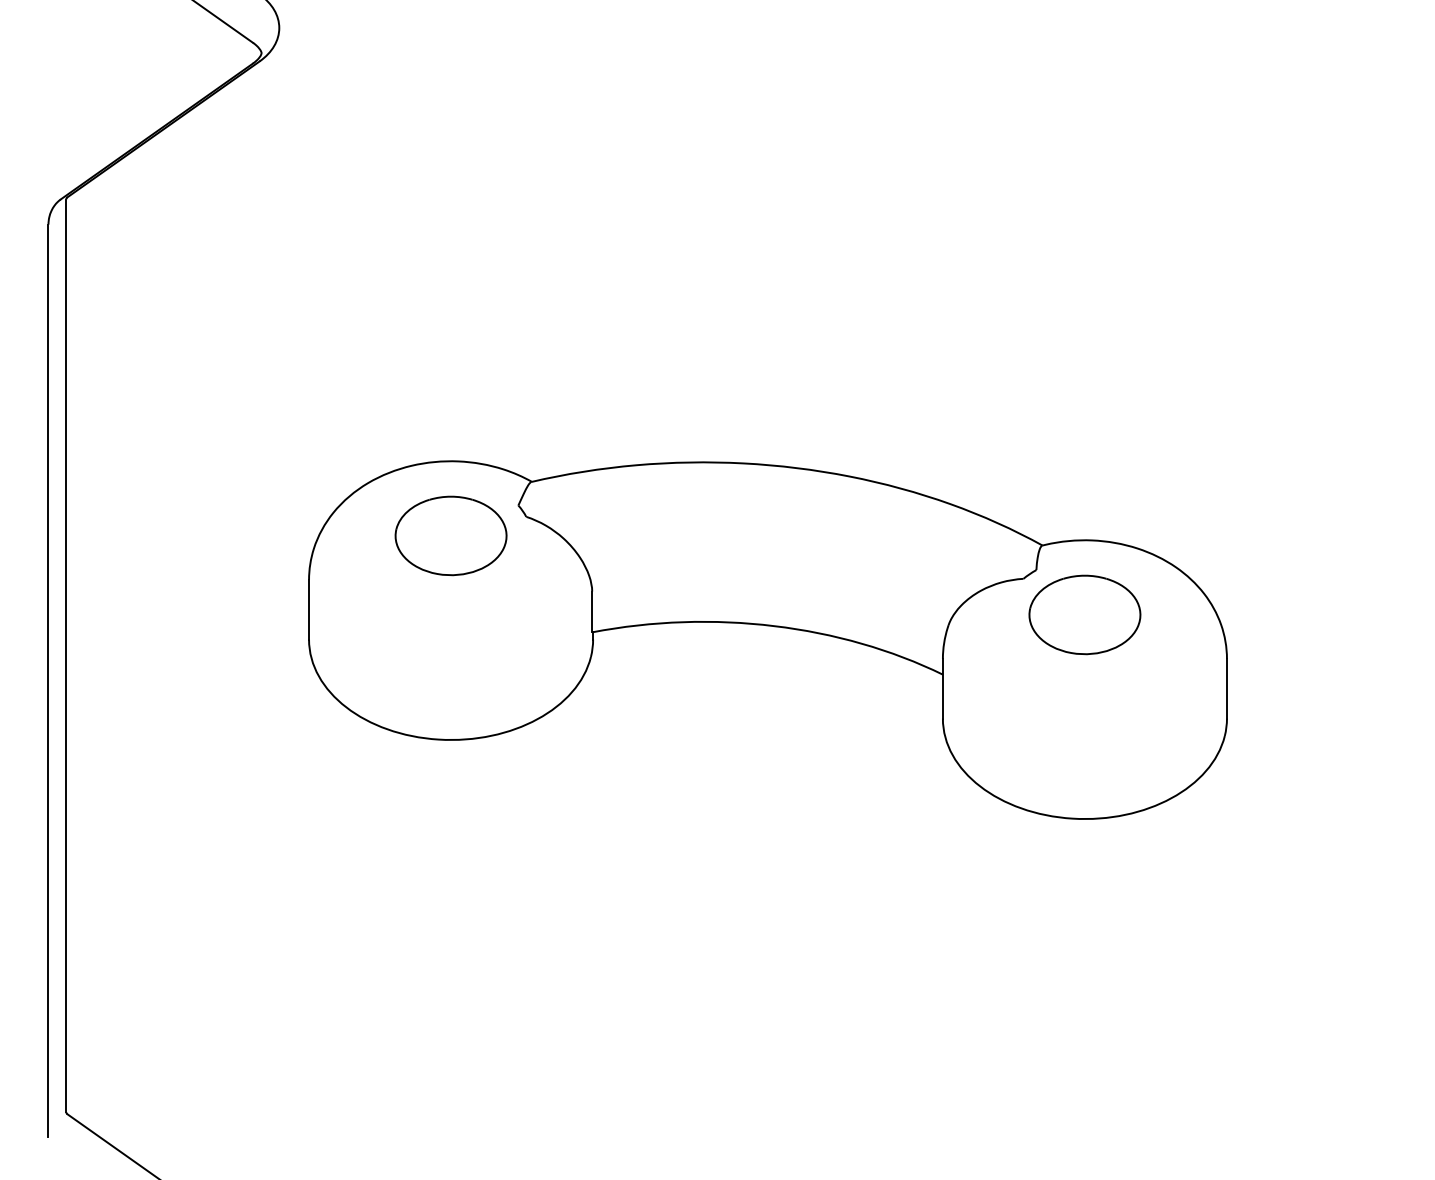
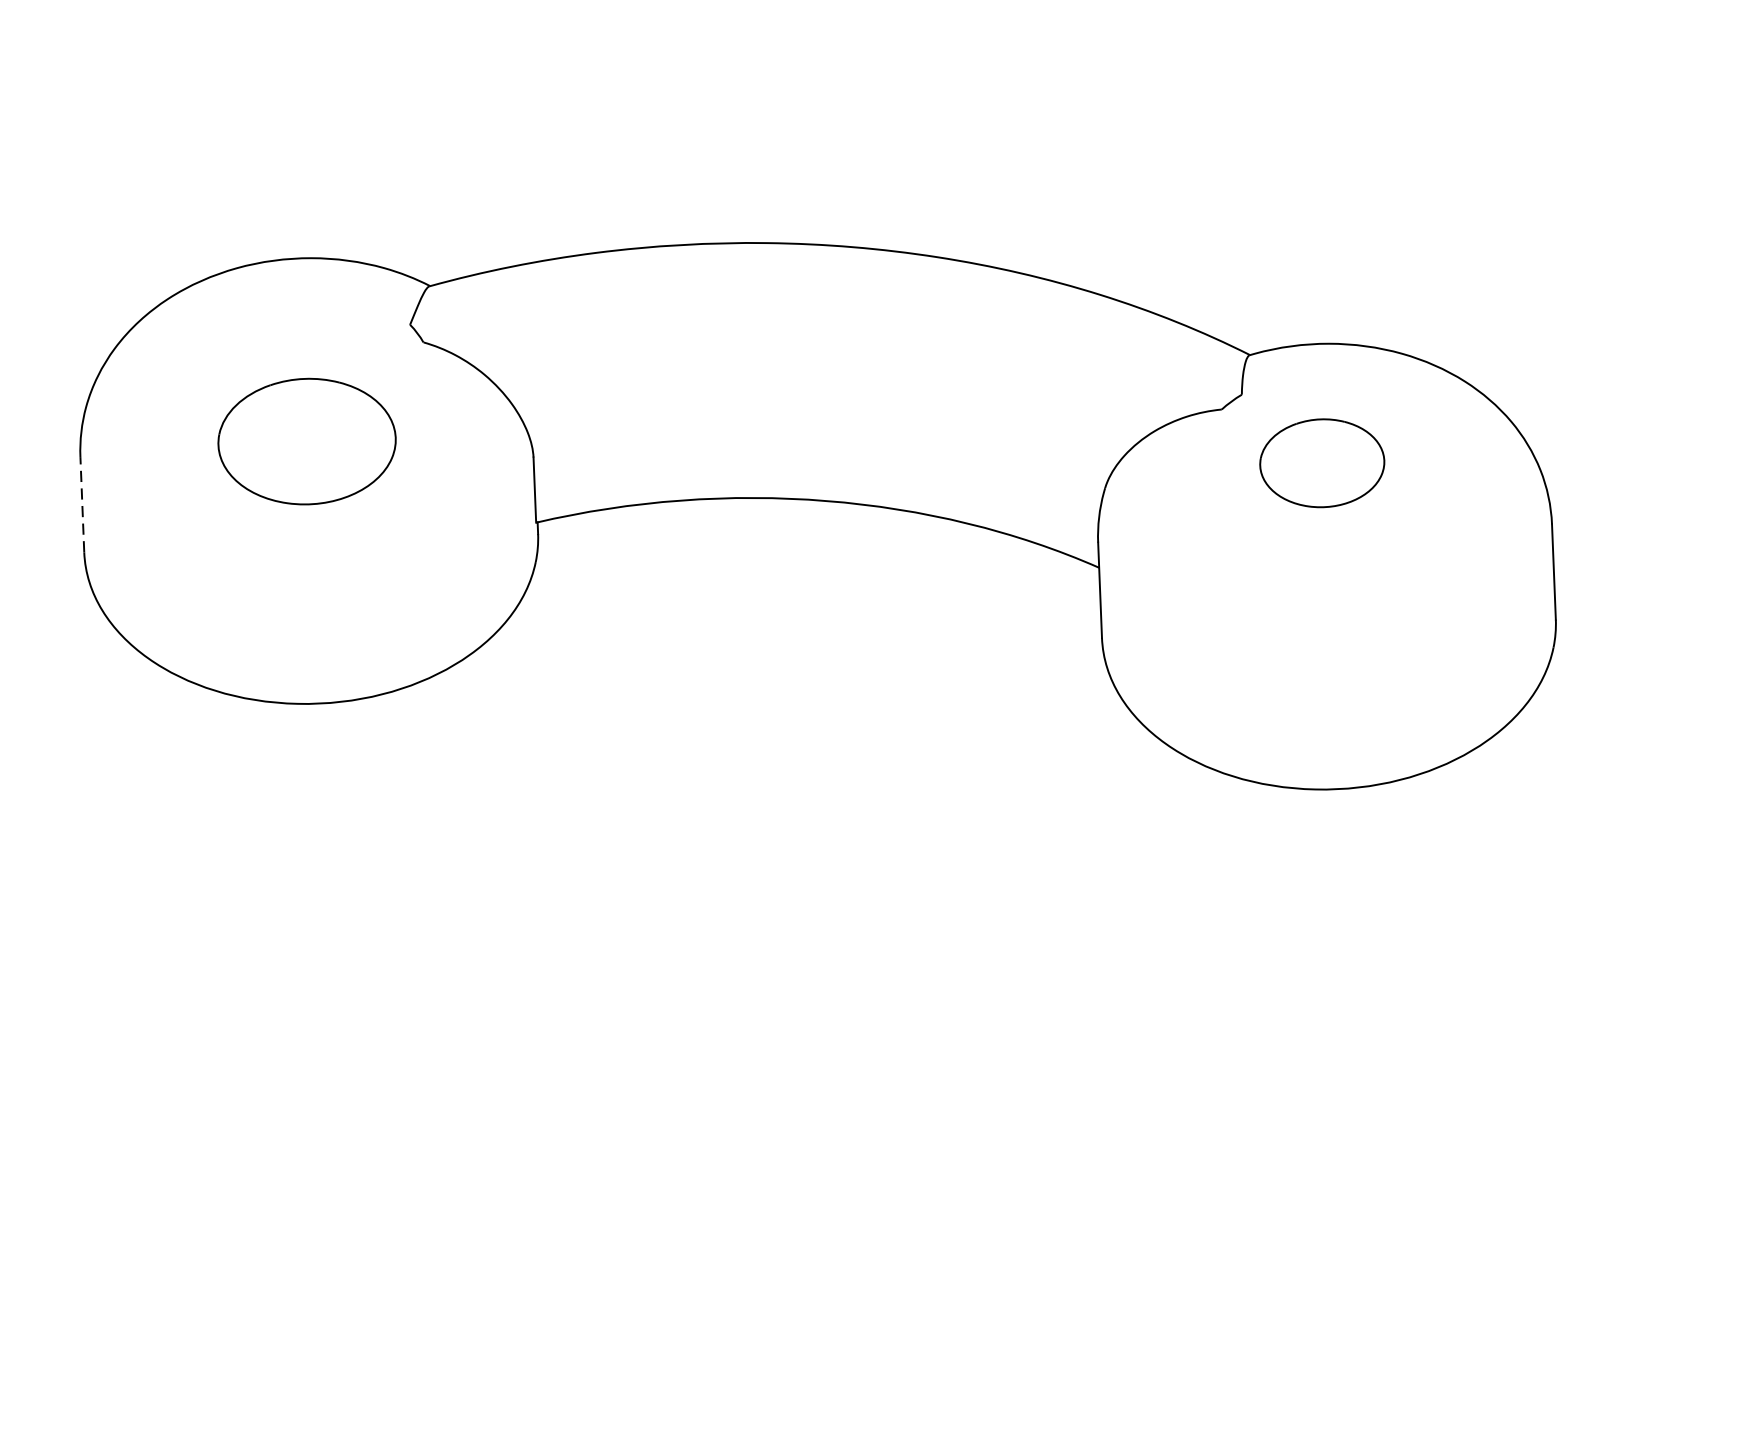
part: (450, 535) -> (306, 440), moved
line: (309, 609) -> (83, 504), solid -> dashed
part: (1084, 614) -> (1321, 462), size x0.7

